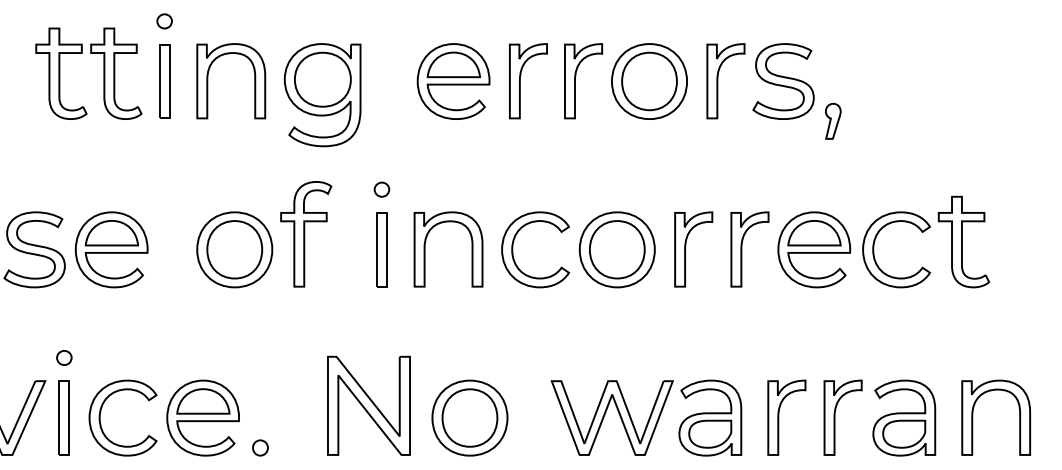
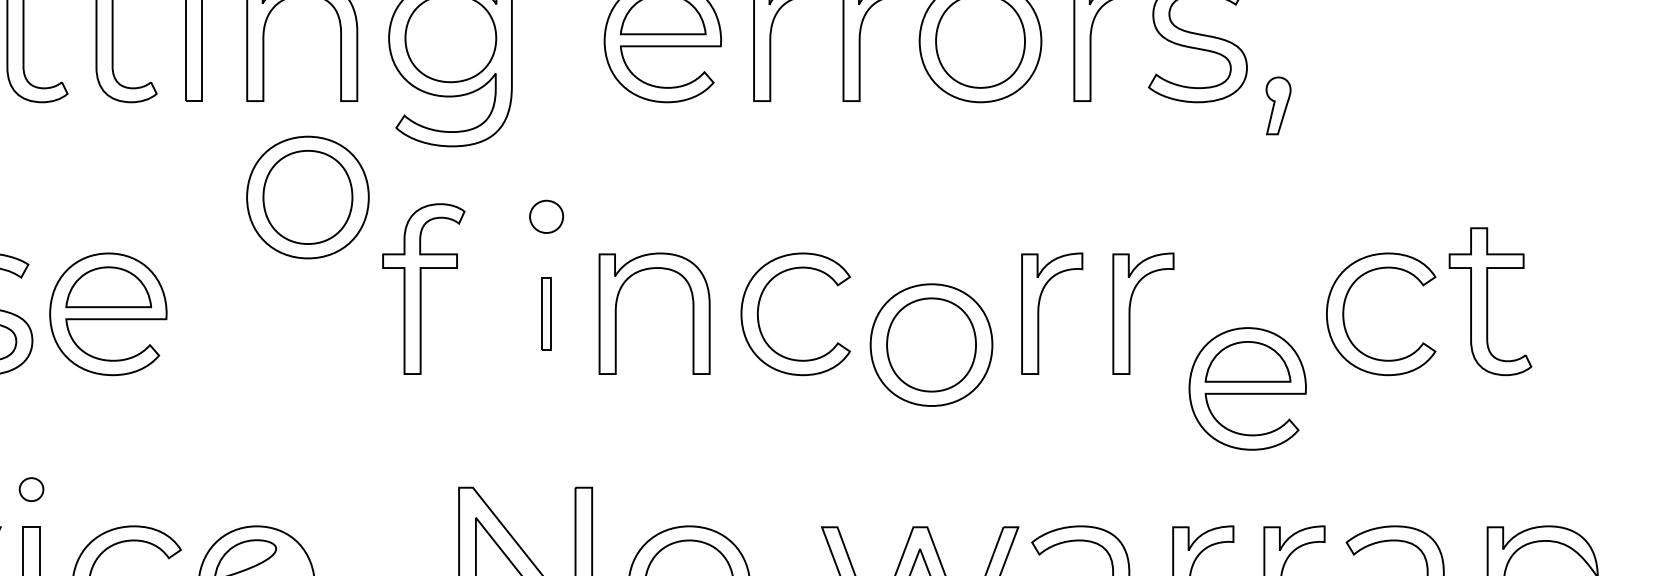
part: (381, 189) -> (545, 216), size x1.4
part: (234, 249) -> (307, 196), moved
part: (381, 249) -> (545, 313), size x0.6
part: (616, 249) -> (930, 344), moved
part: (814, 249) -> (1248, 388), moved

